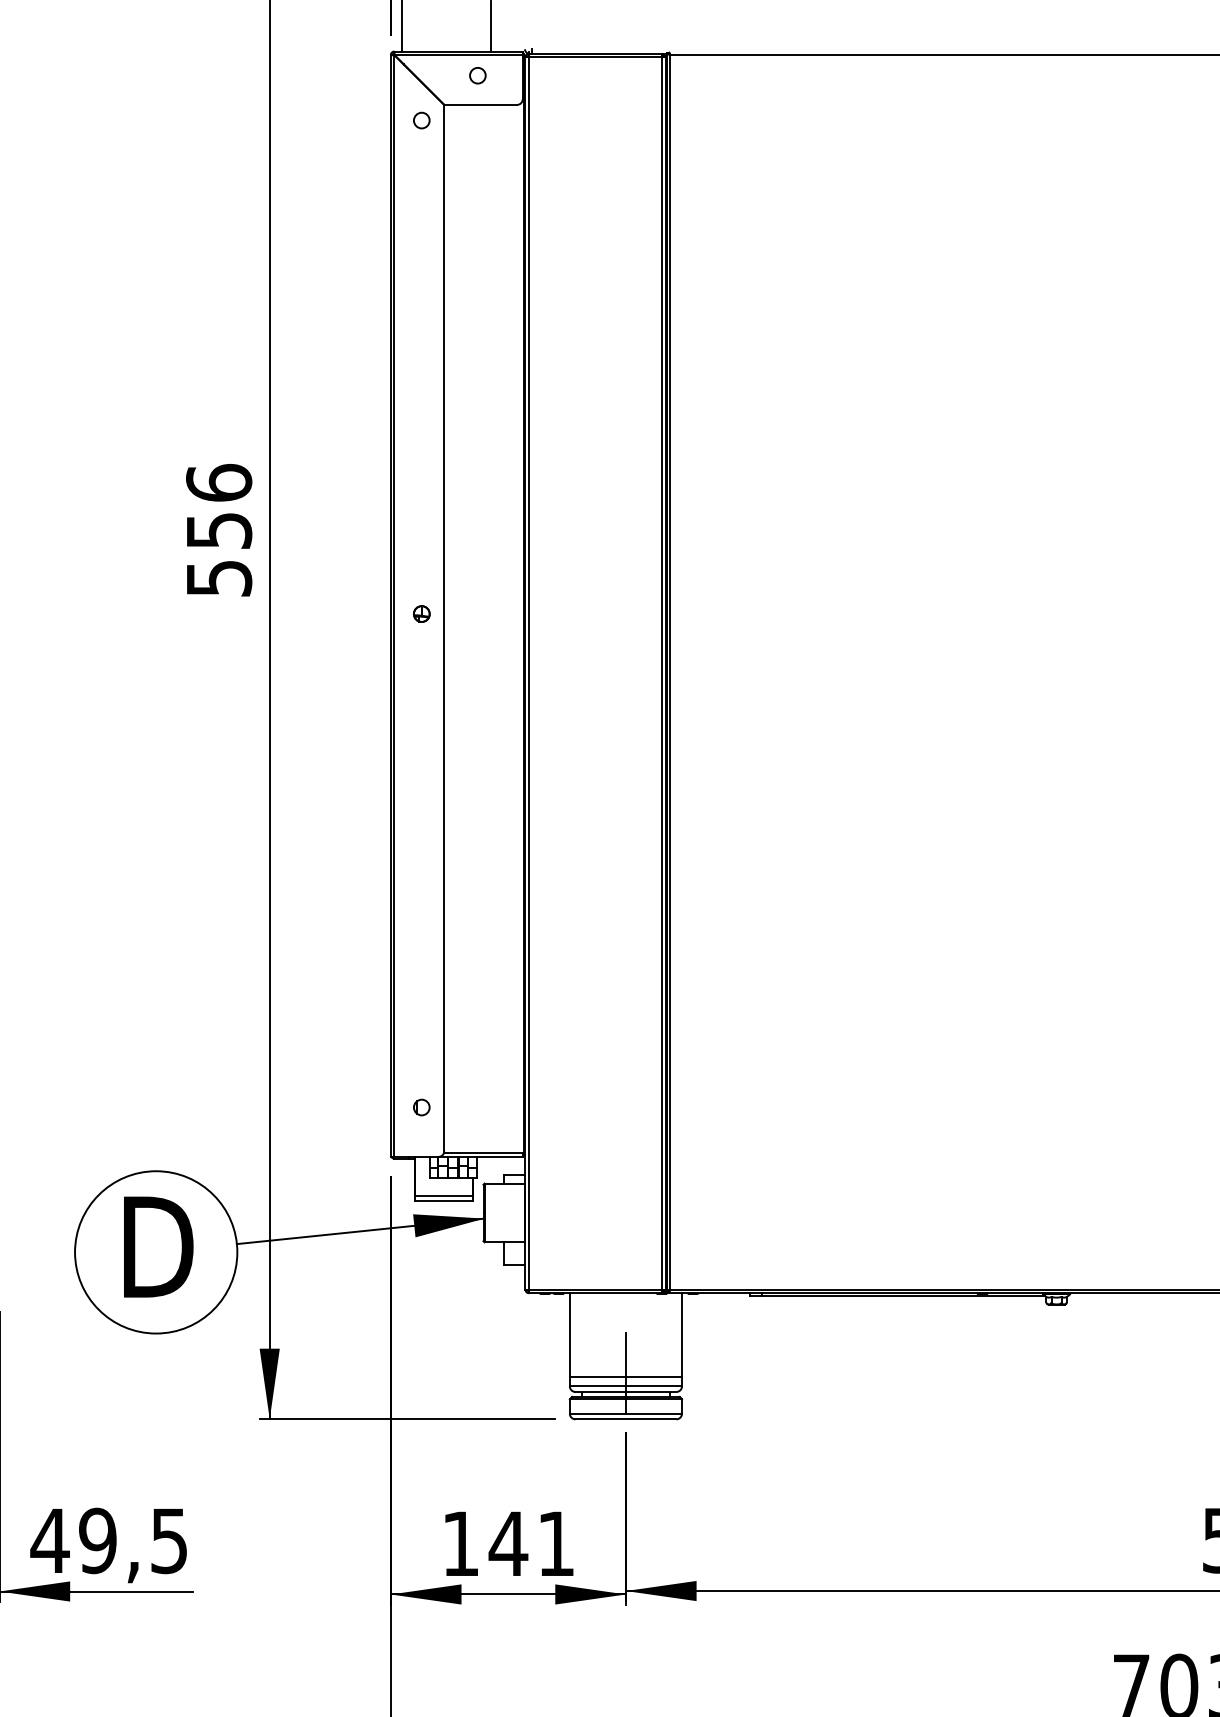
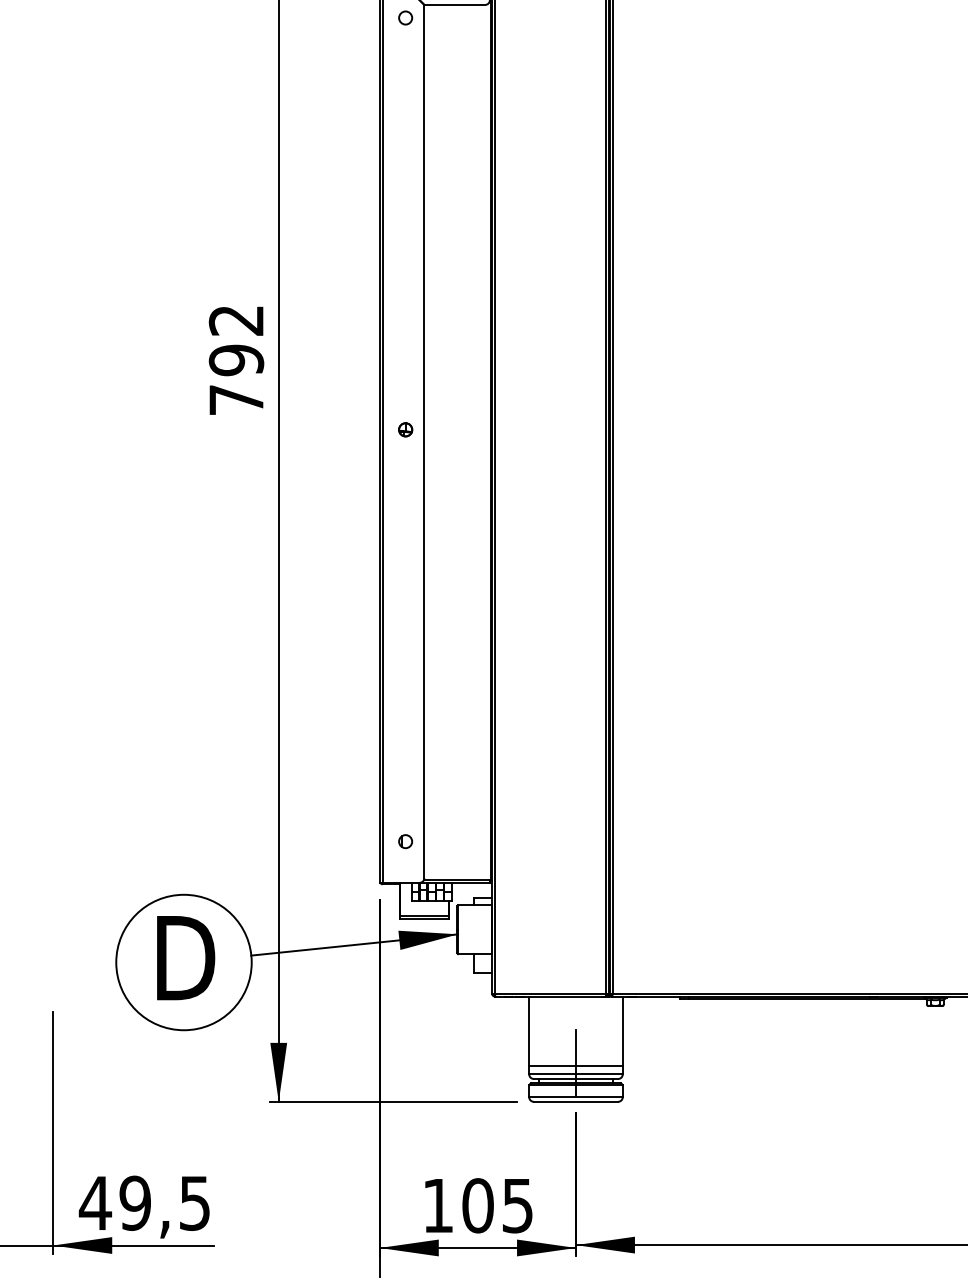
text: (219, 529) -> (236, 359), 556 -> 792
text: (530, 1543) -> (496, 1205), 141 -> 105

